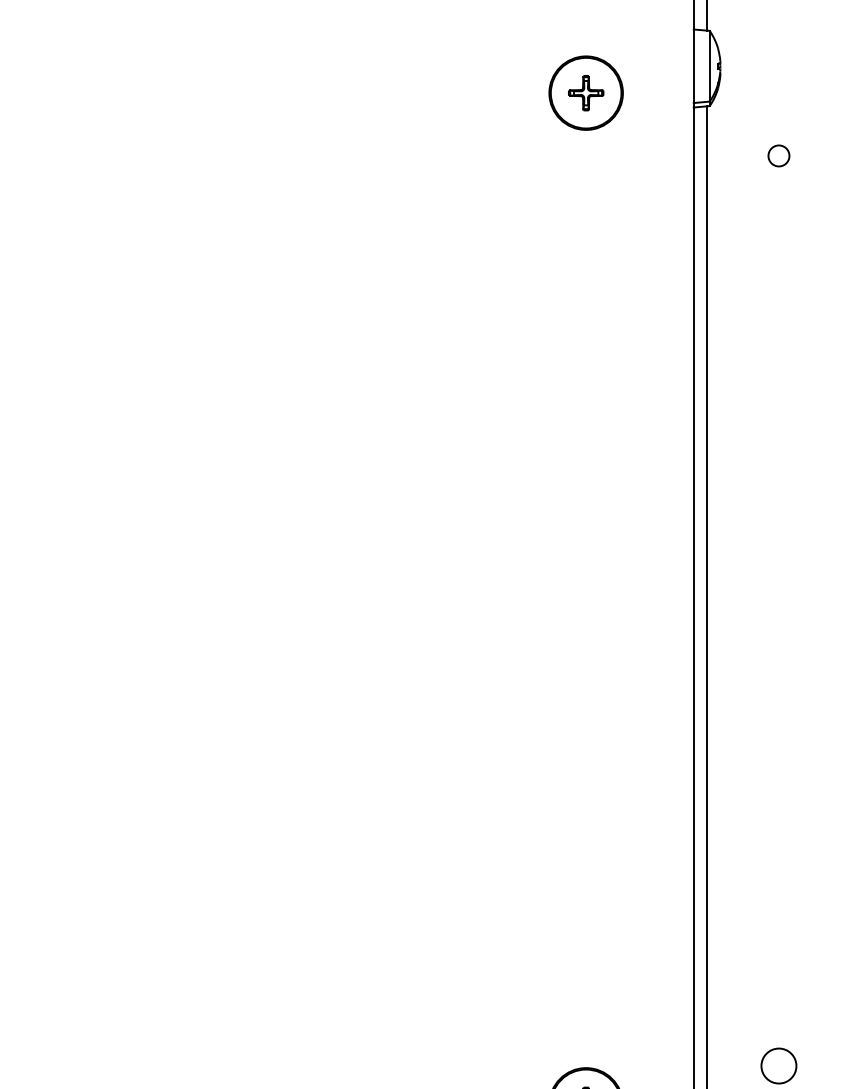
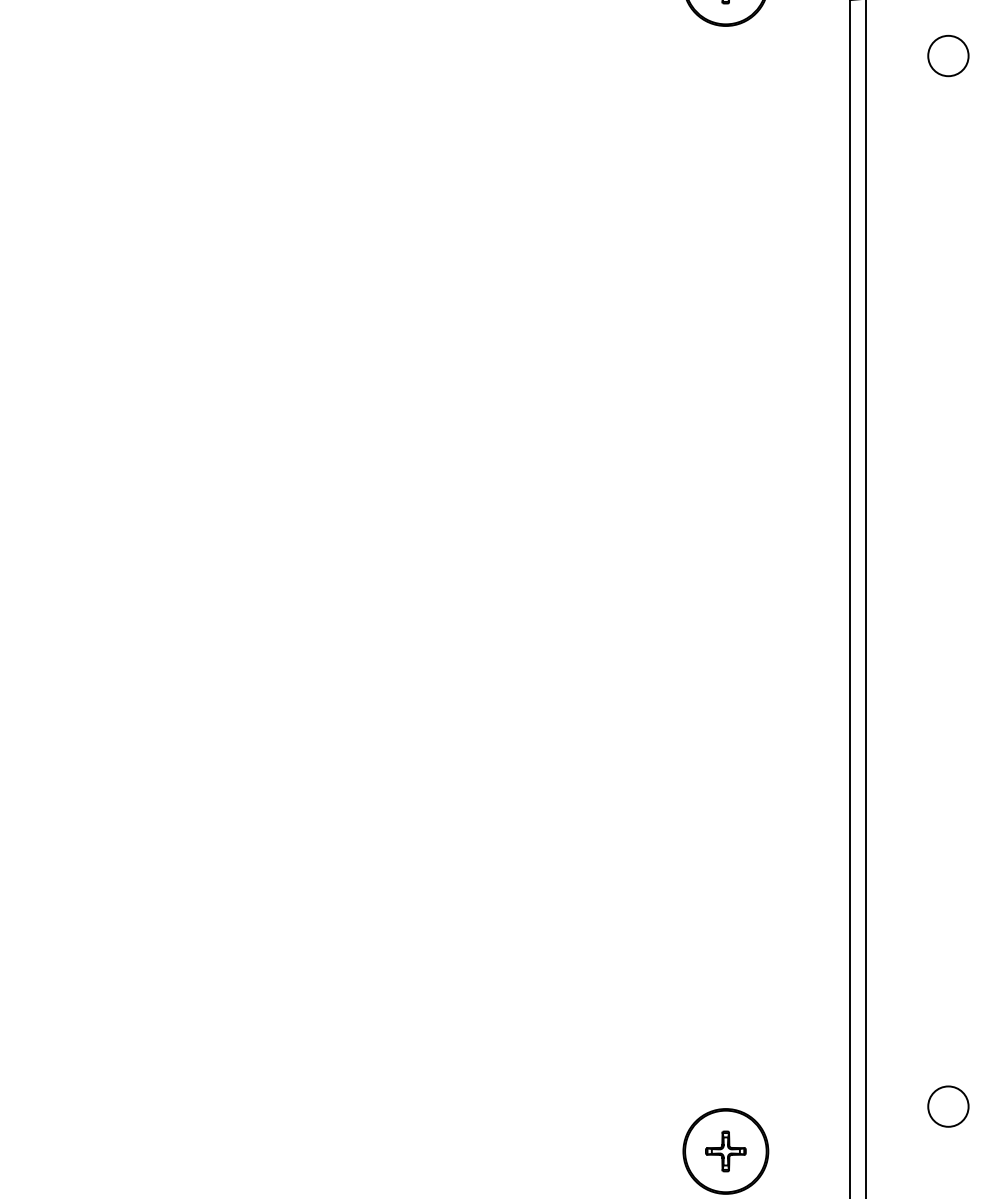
circle: (778, 155) -> (947, 55), size x1.67

